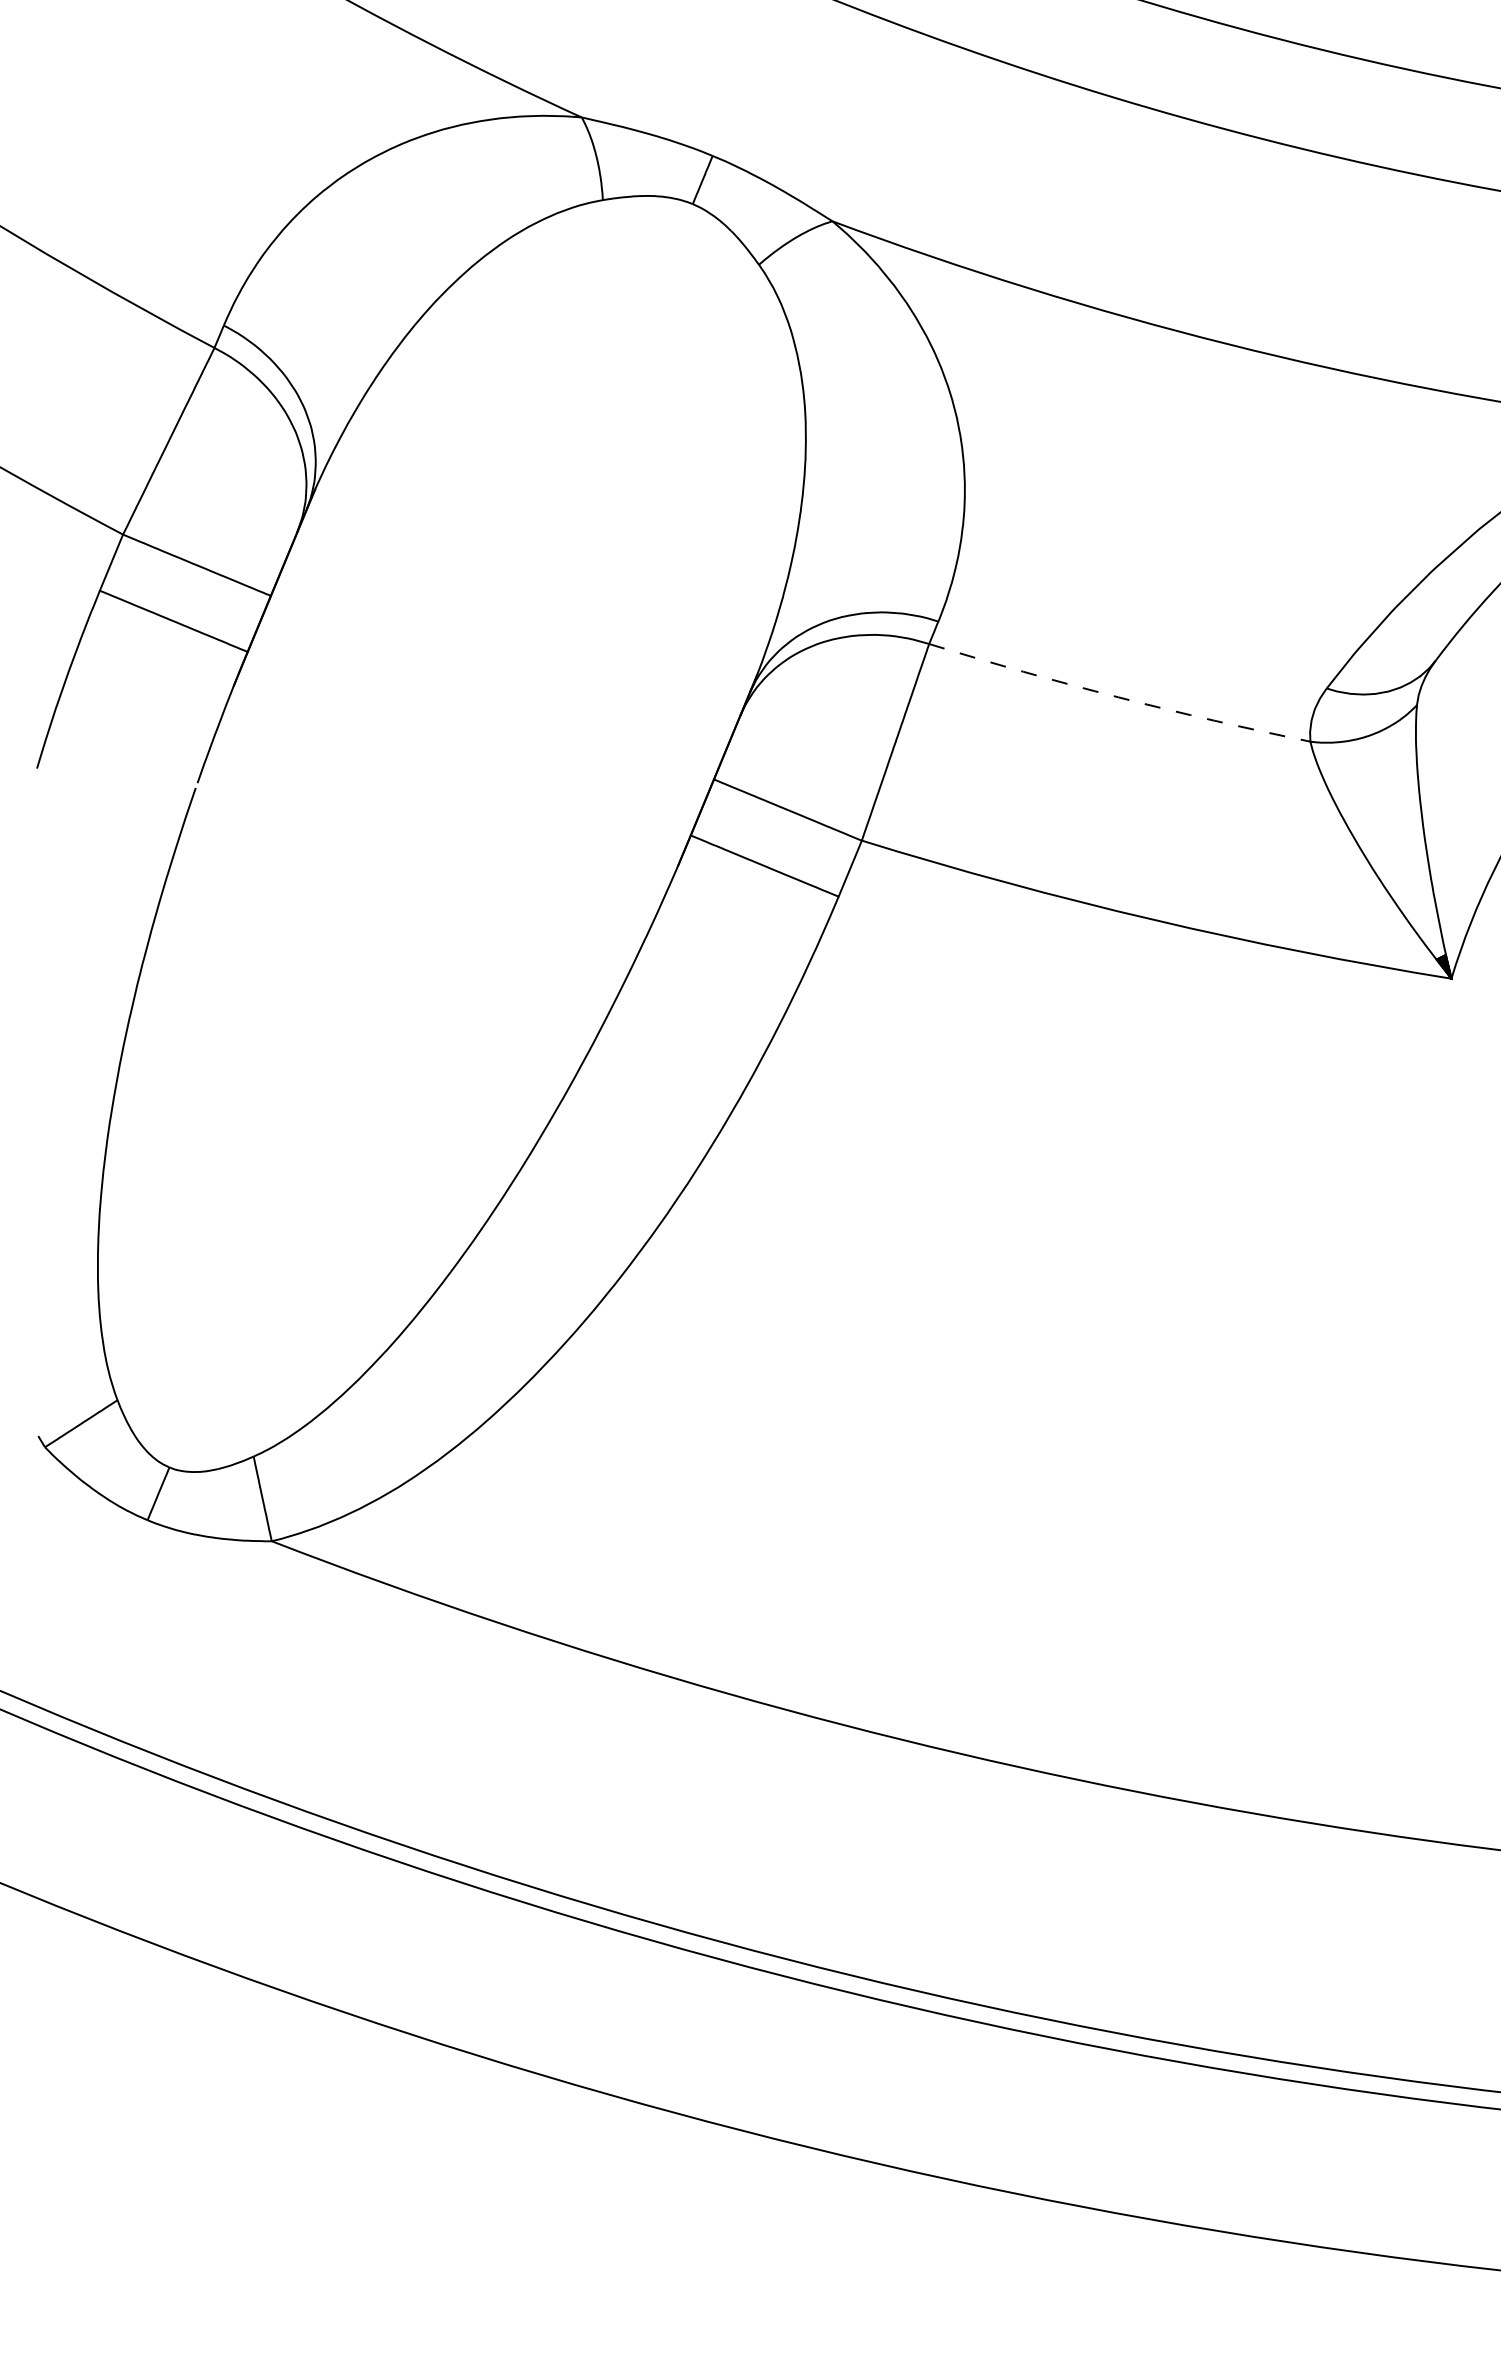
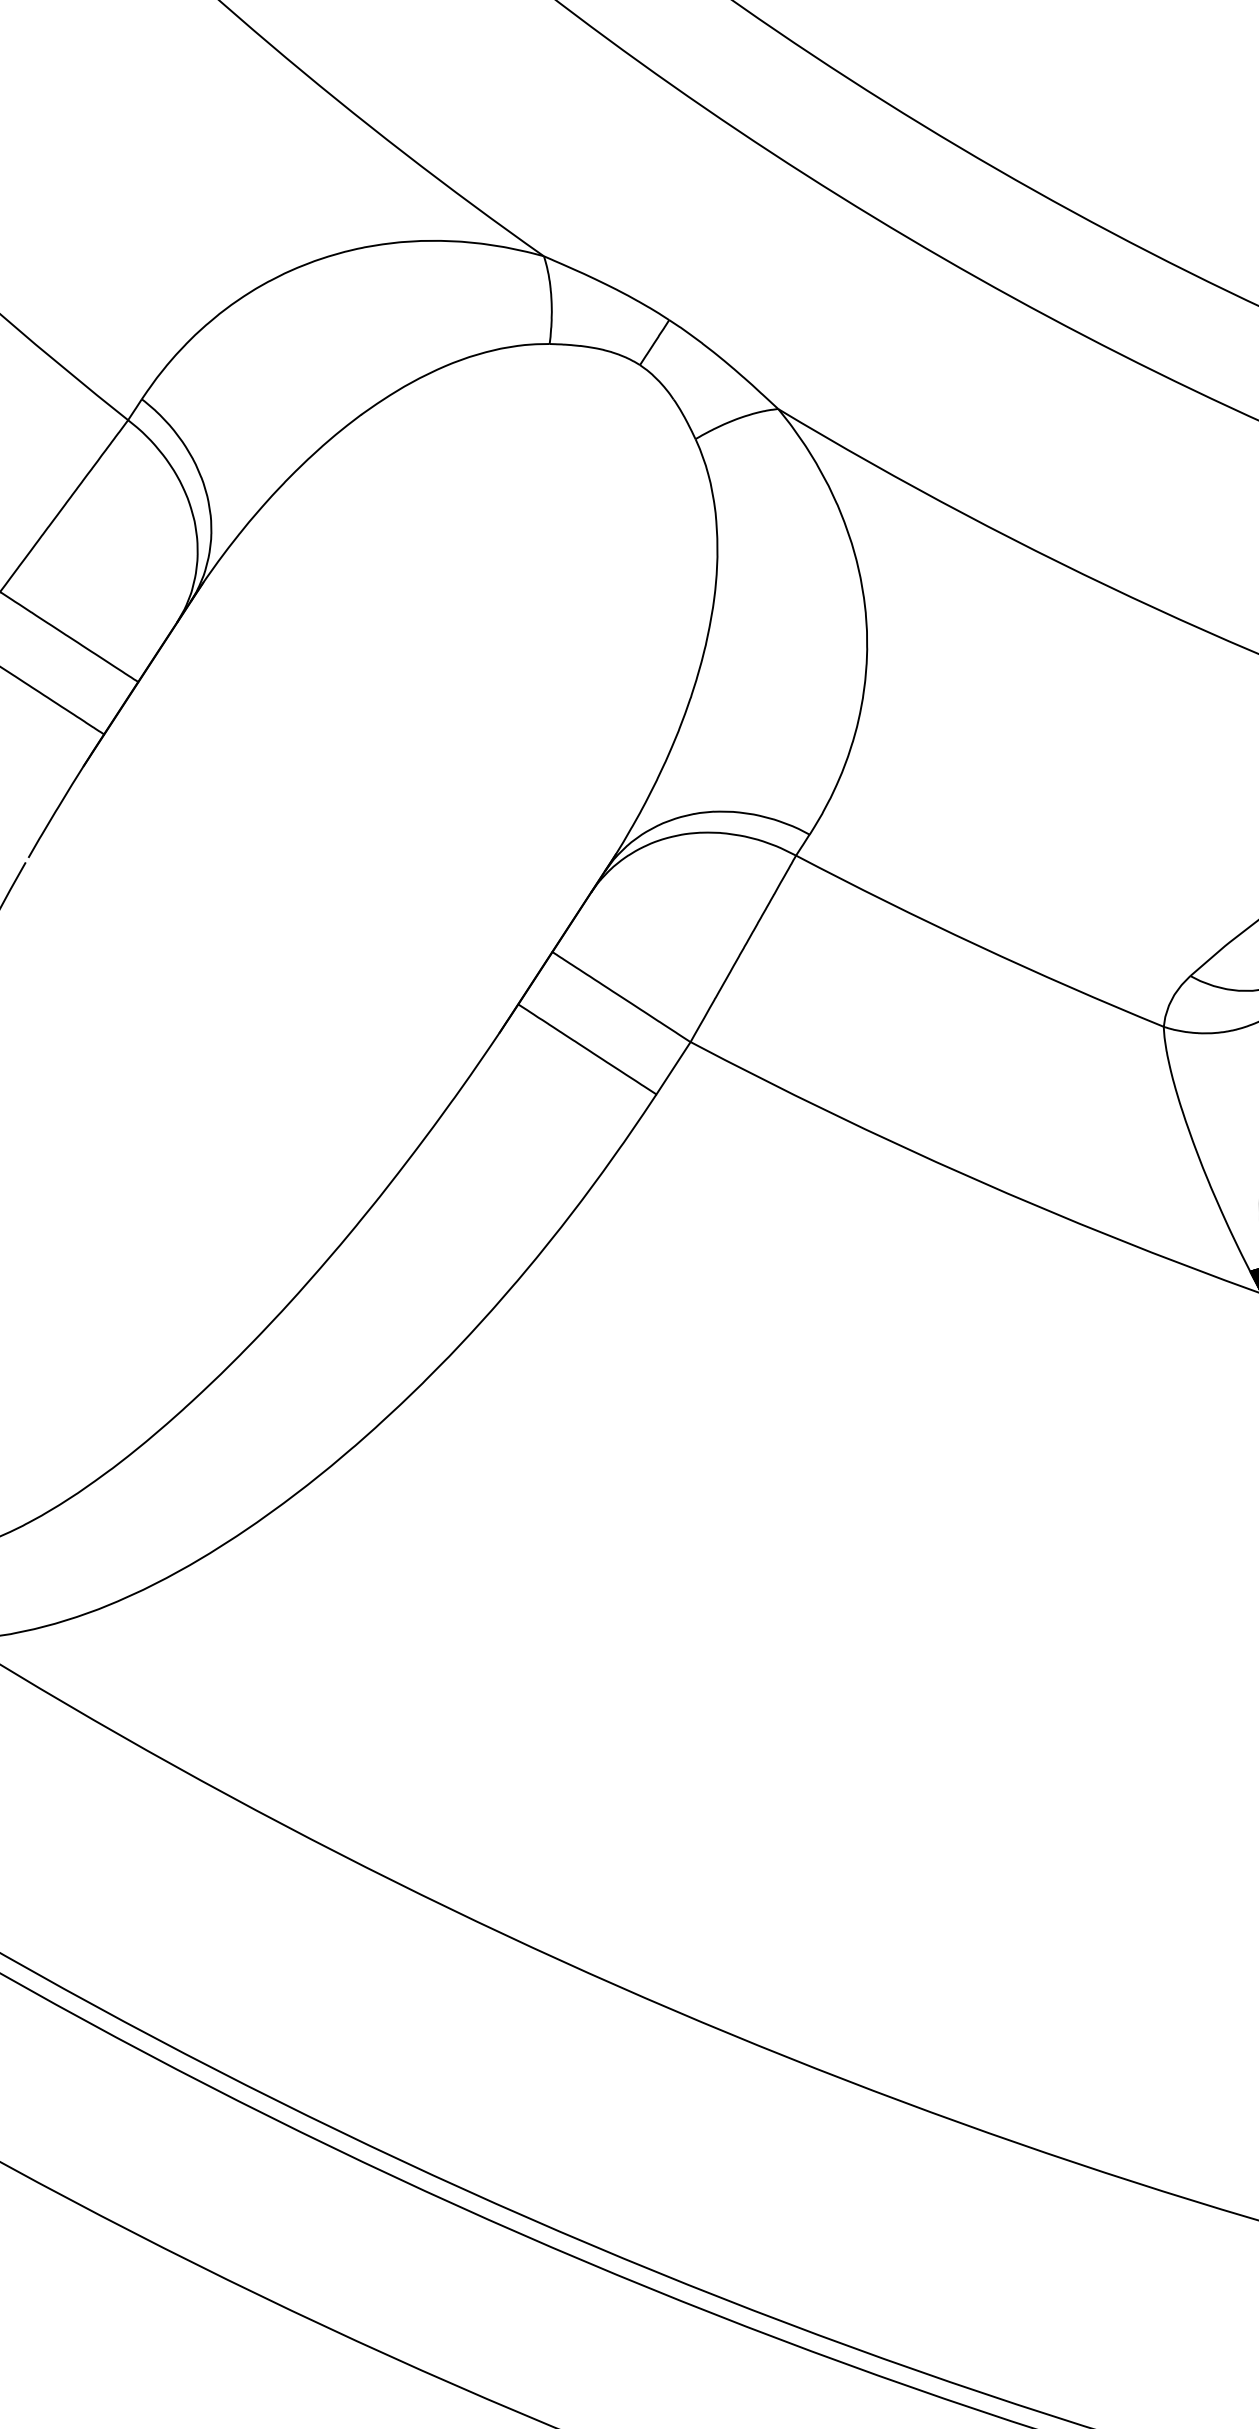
arc: (1118, 697) -> (977, 945), dashed -> solid

